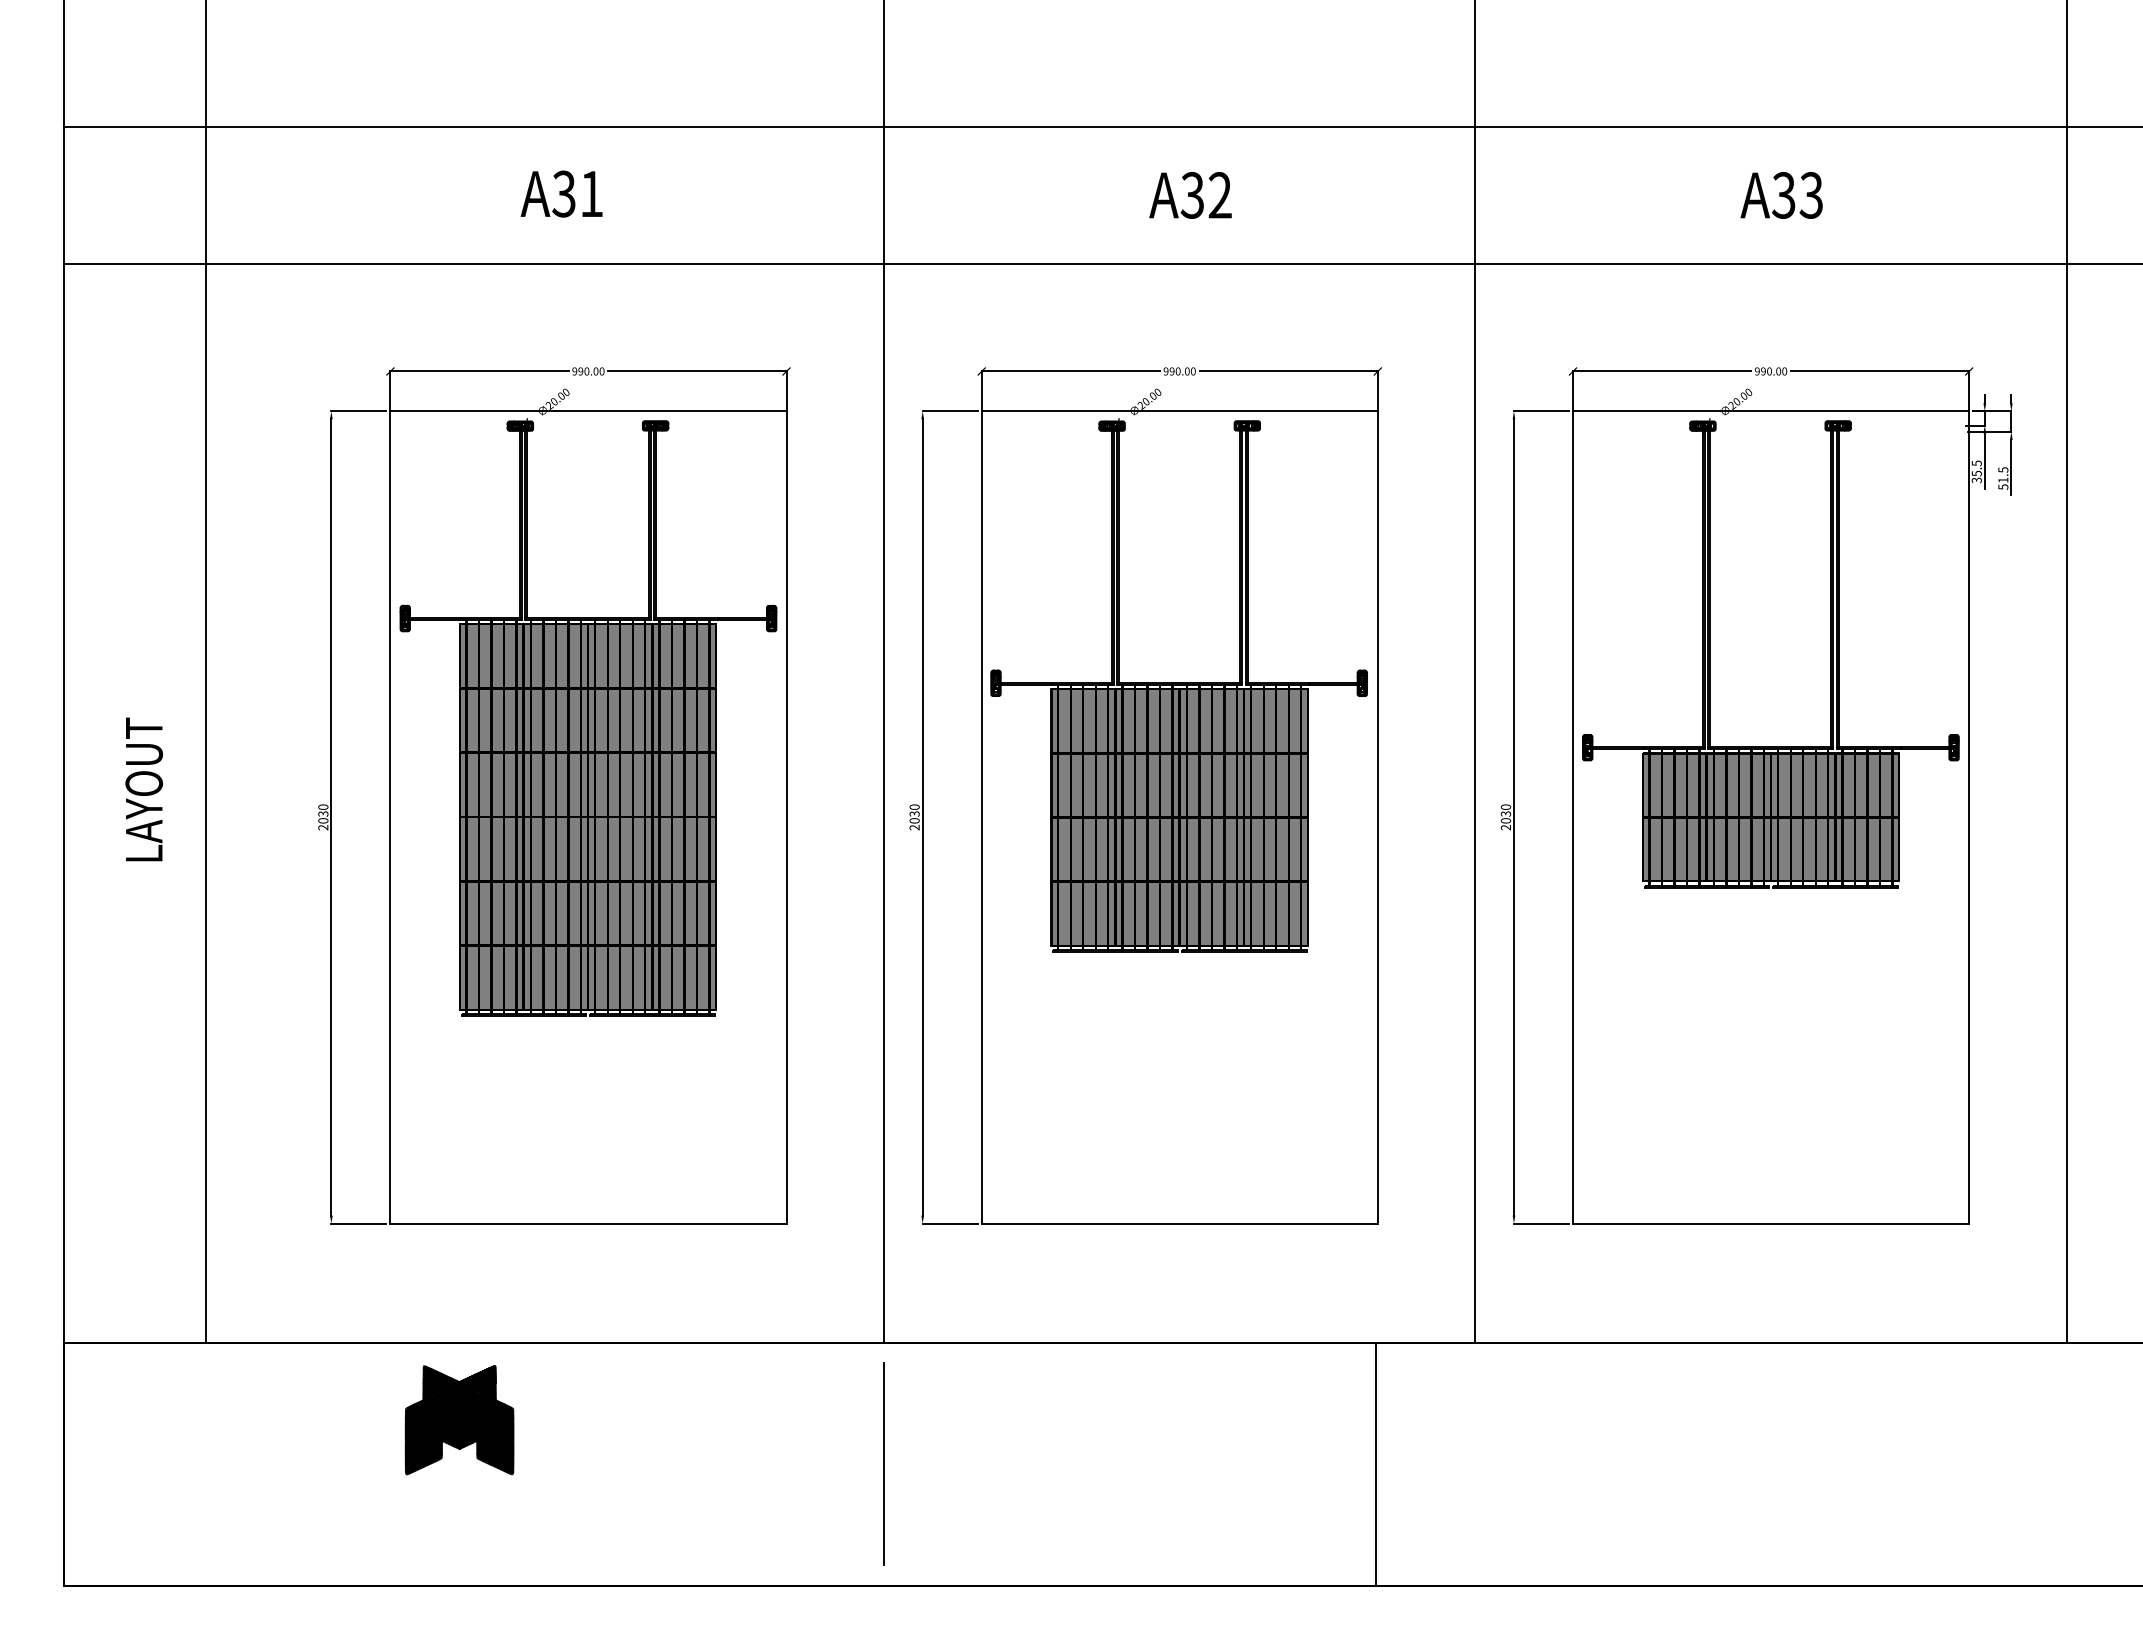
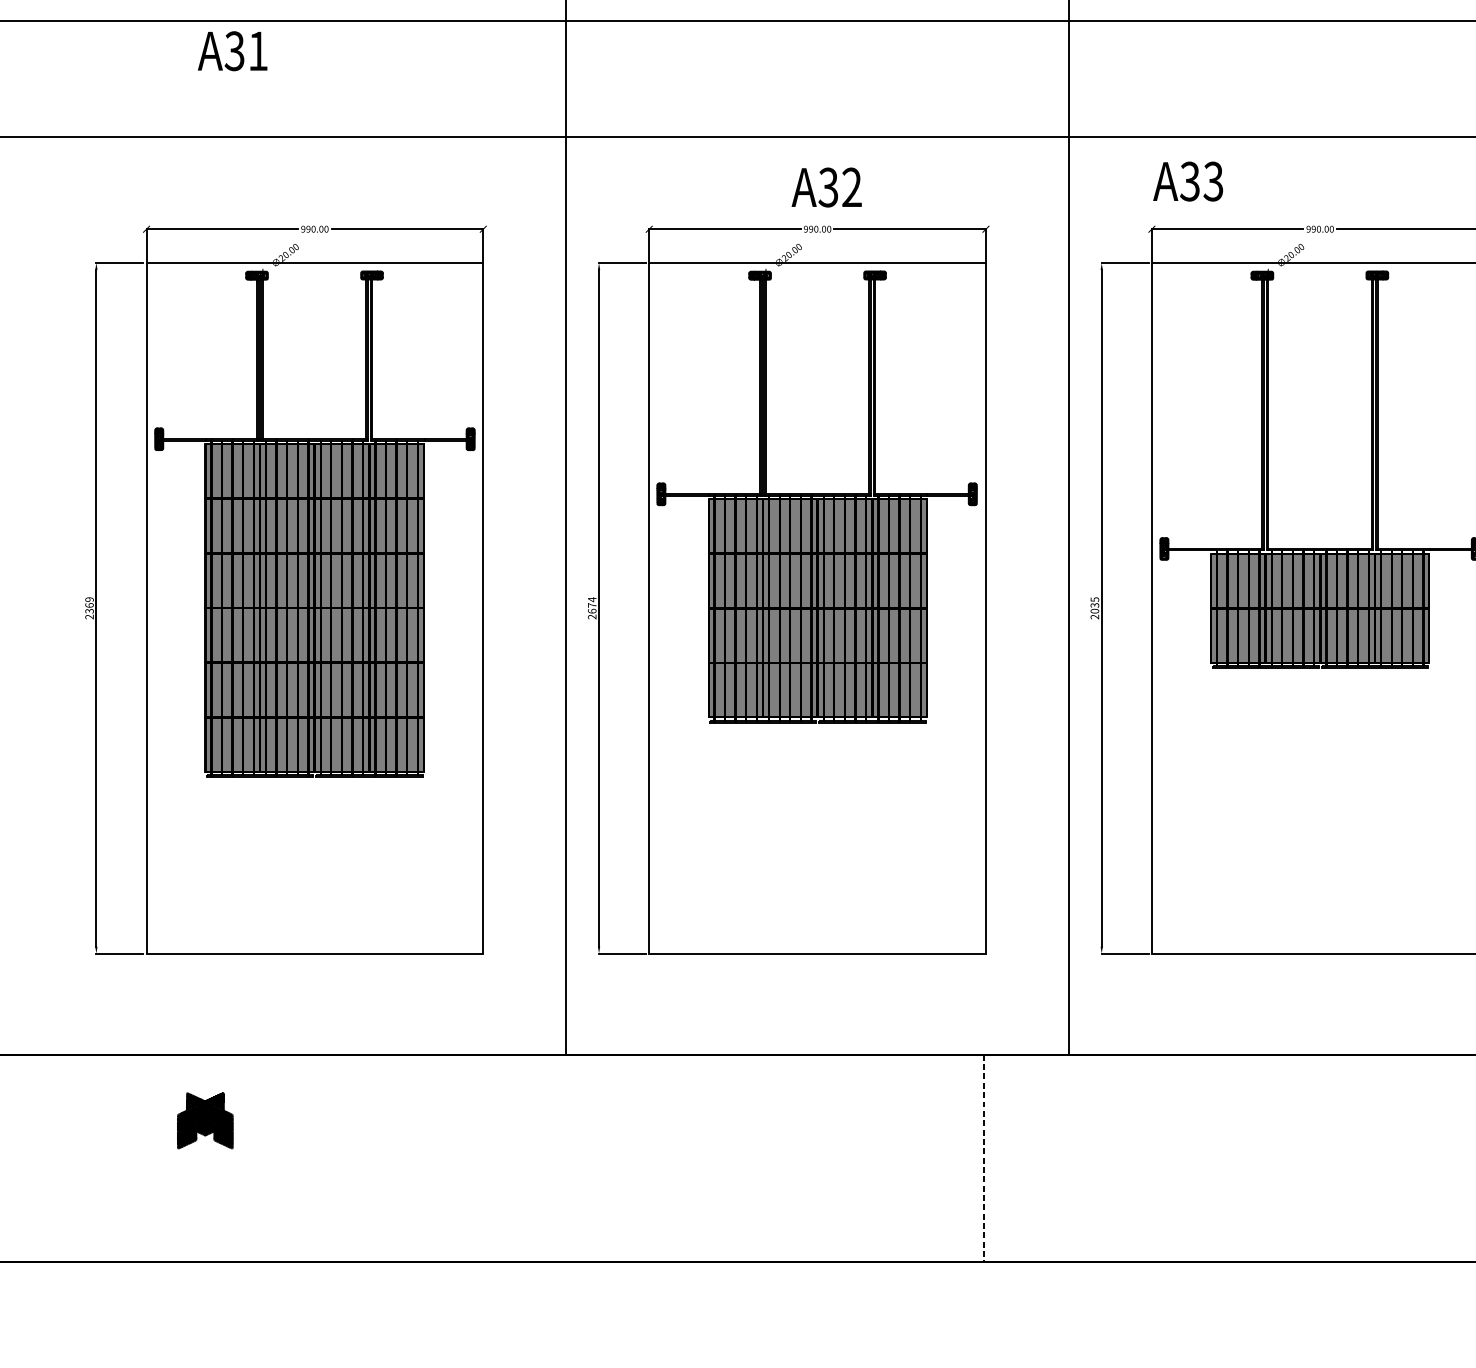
text: (561, 193) -> (232, 50), moved
text: (1190, 195) -> (826, 187), moved
text: (1781, 195) -> (1188, 181), moved
text: (1505, 806) -> (1094, 599), 2030 -> 2035
text: (323, 813) -> (89, 604), 2030 -> 2369
text: (914, 813) -> (592, 604), 2030 -> 2674
part: (459, 1420) -> (205, 1121), size x0.6
line: (883, 1463) -> (565, 1157), removed
line: (1376, 1464) -> (984, 1158), solid -> dashed

